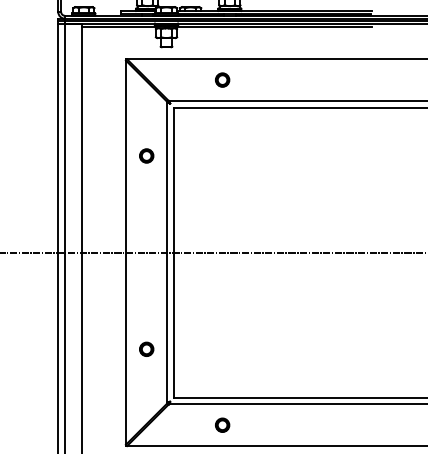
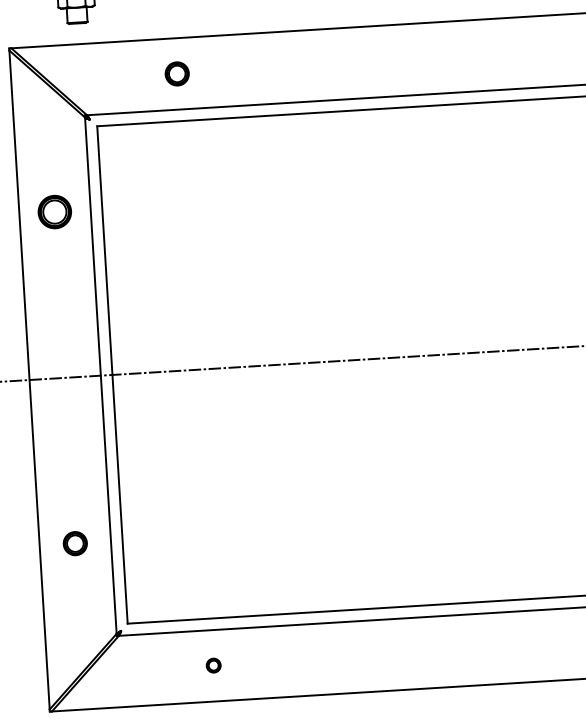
part: (146, 155) -> (54, 211), size x1.4
part: (222, 424) -> (213, 664), size x0.6

